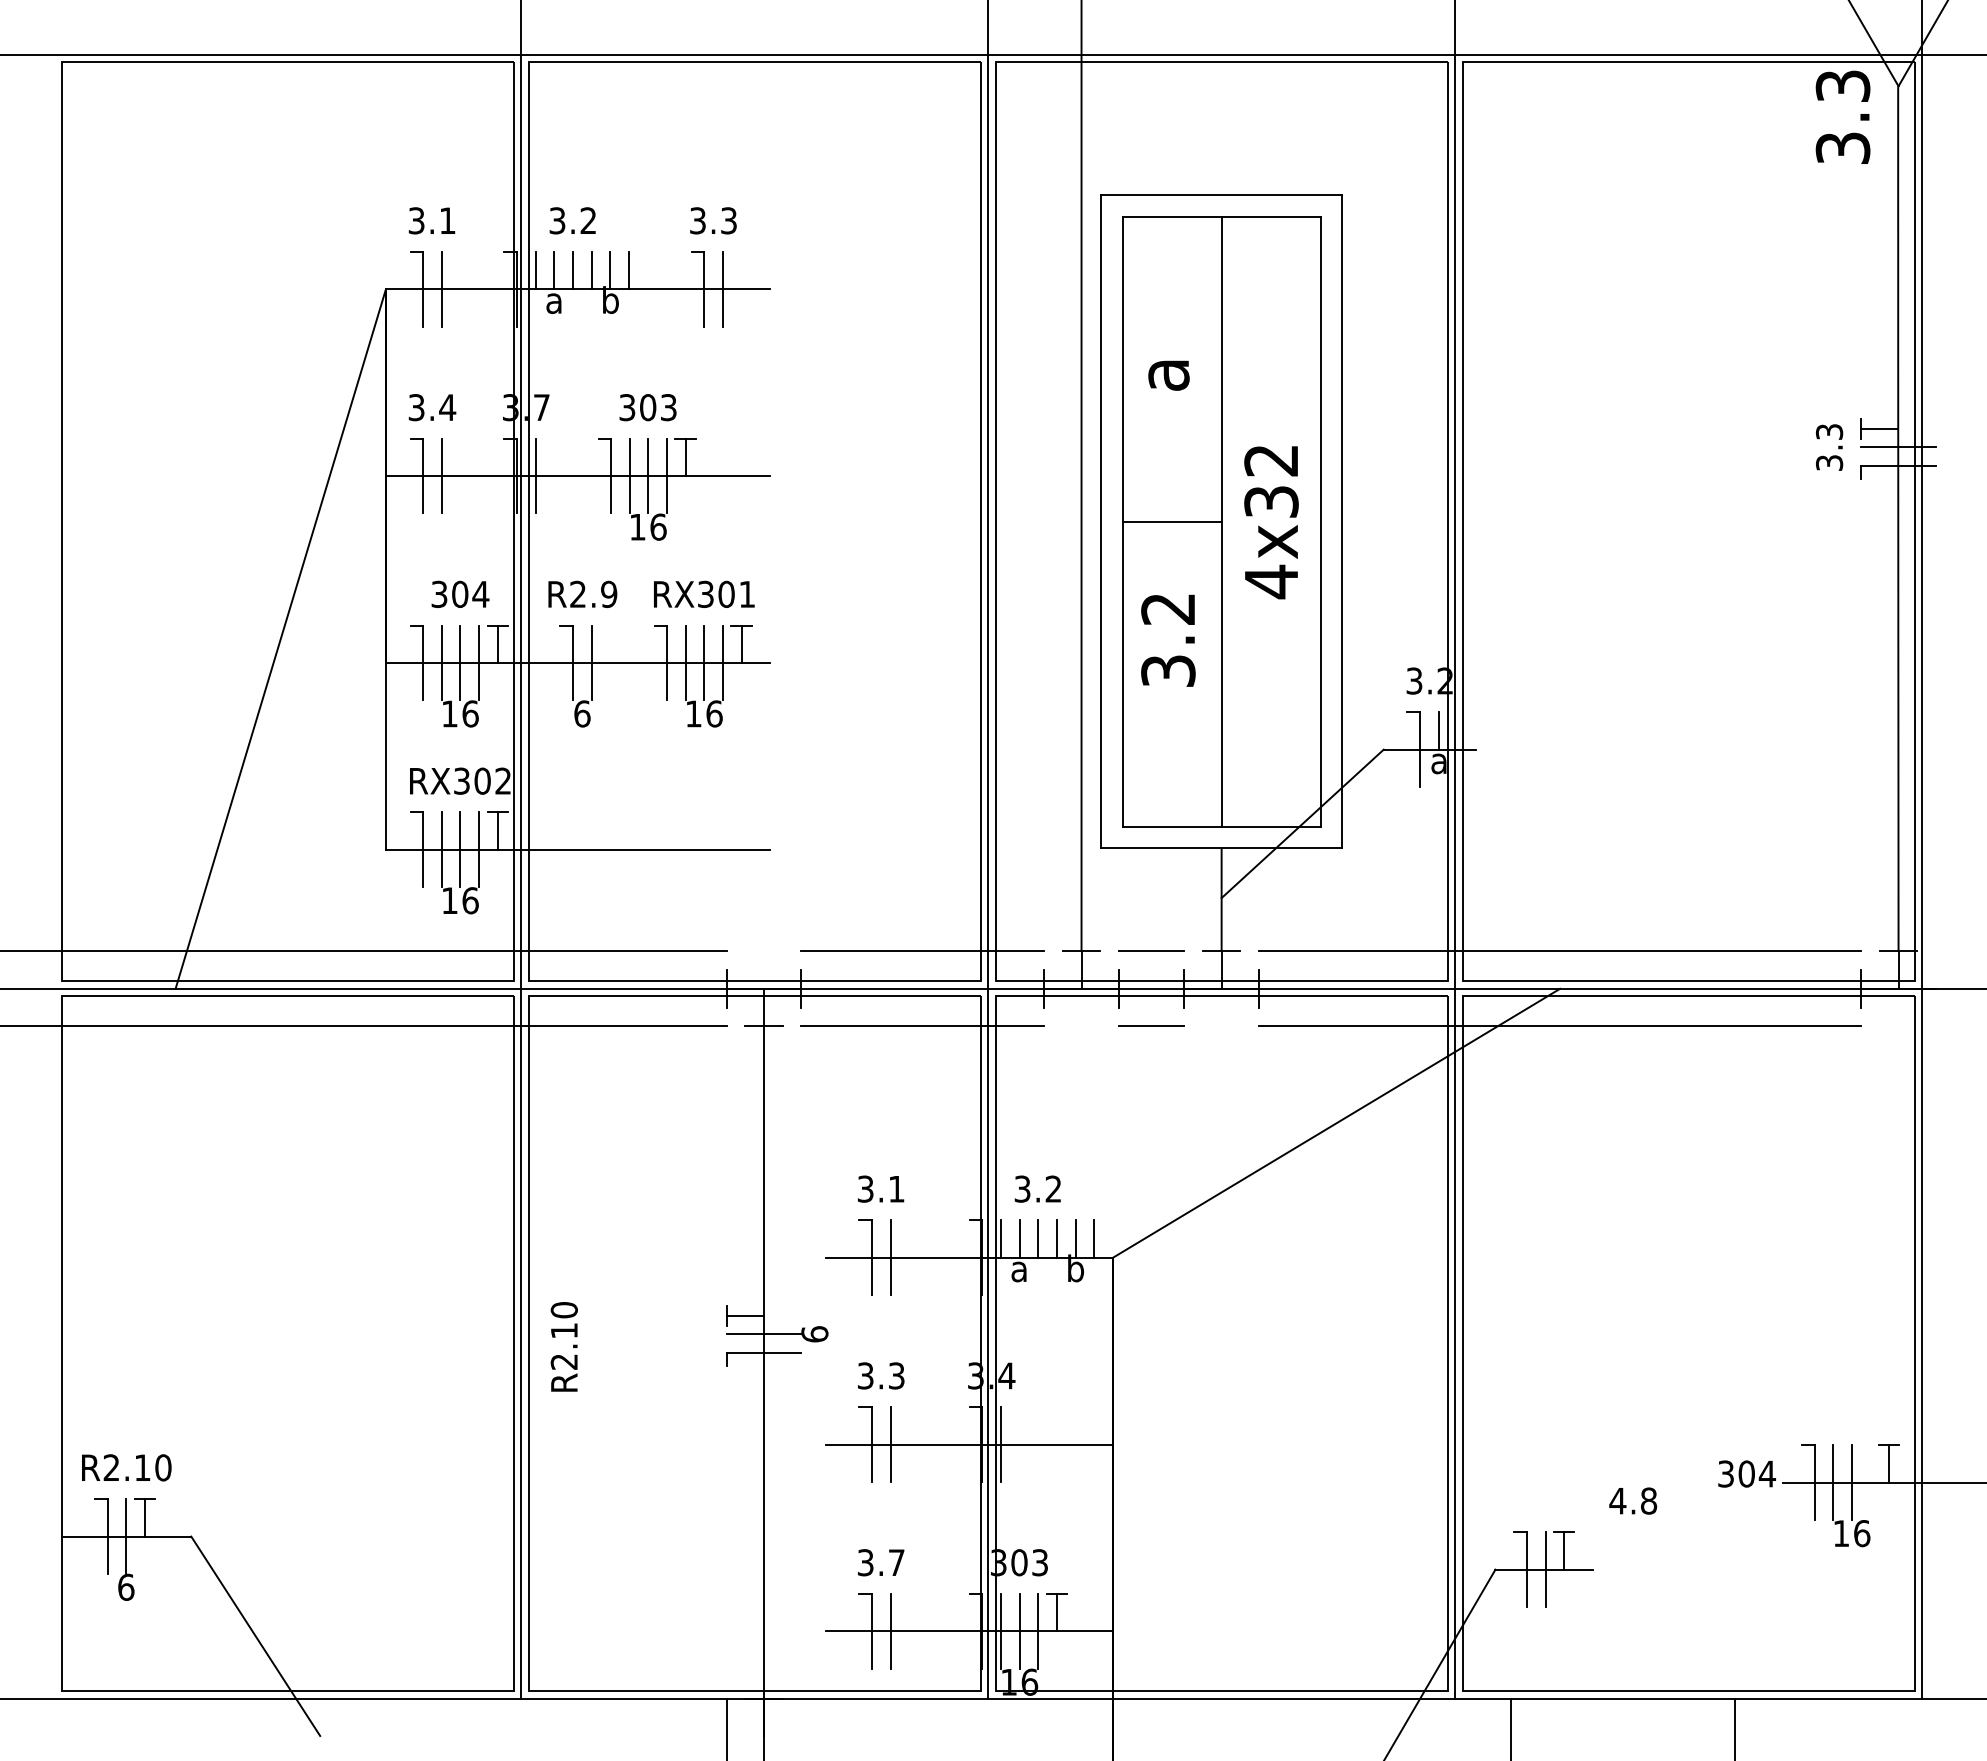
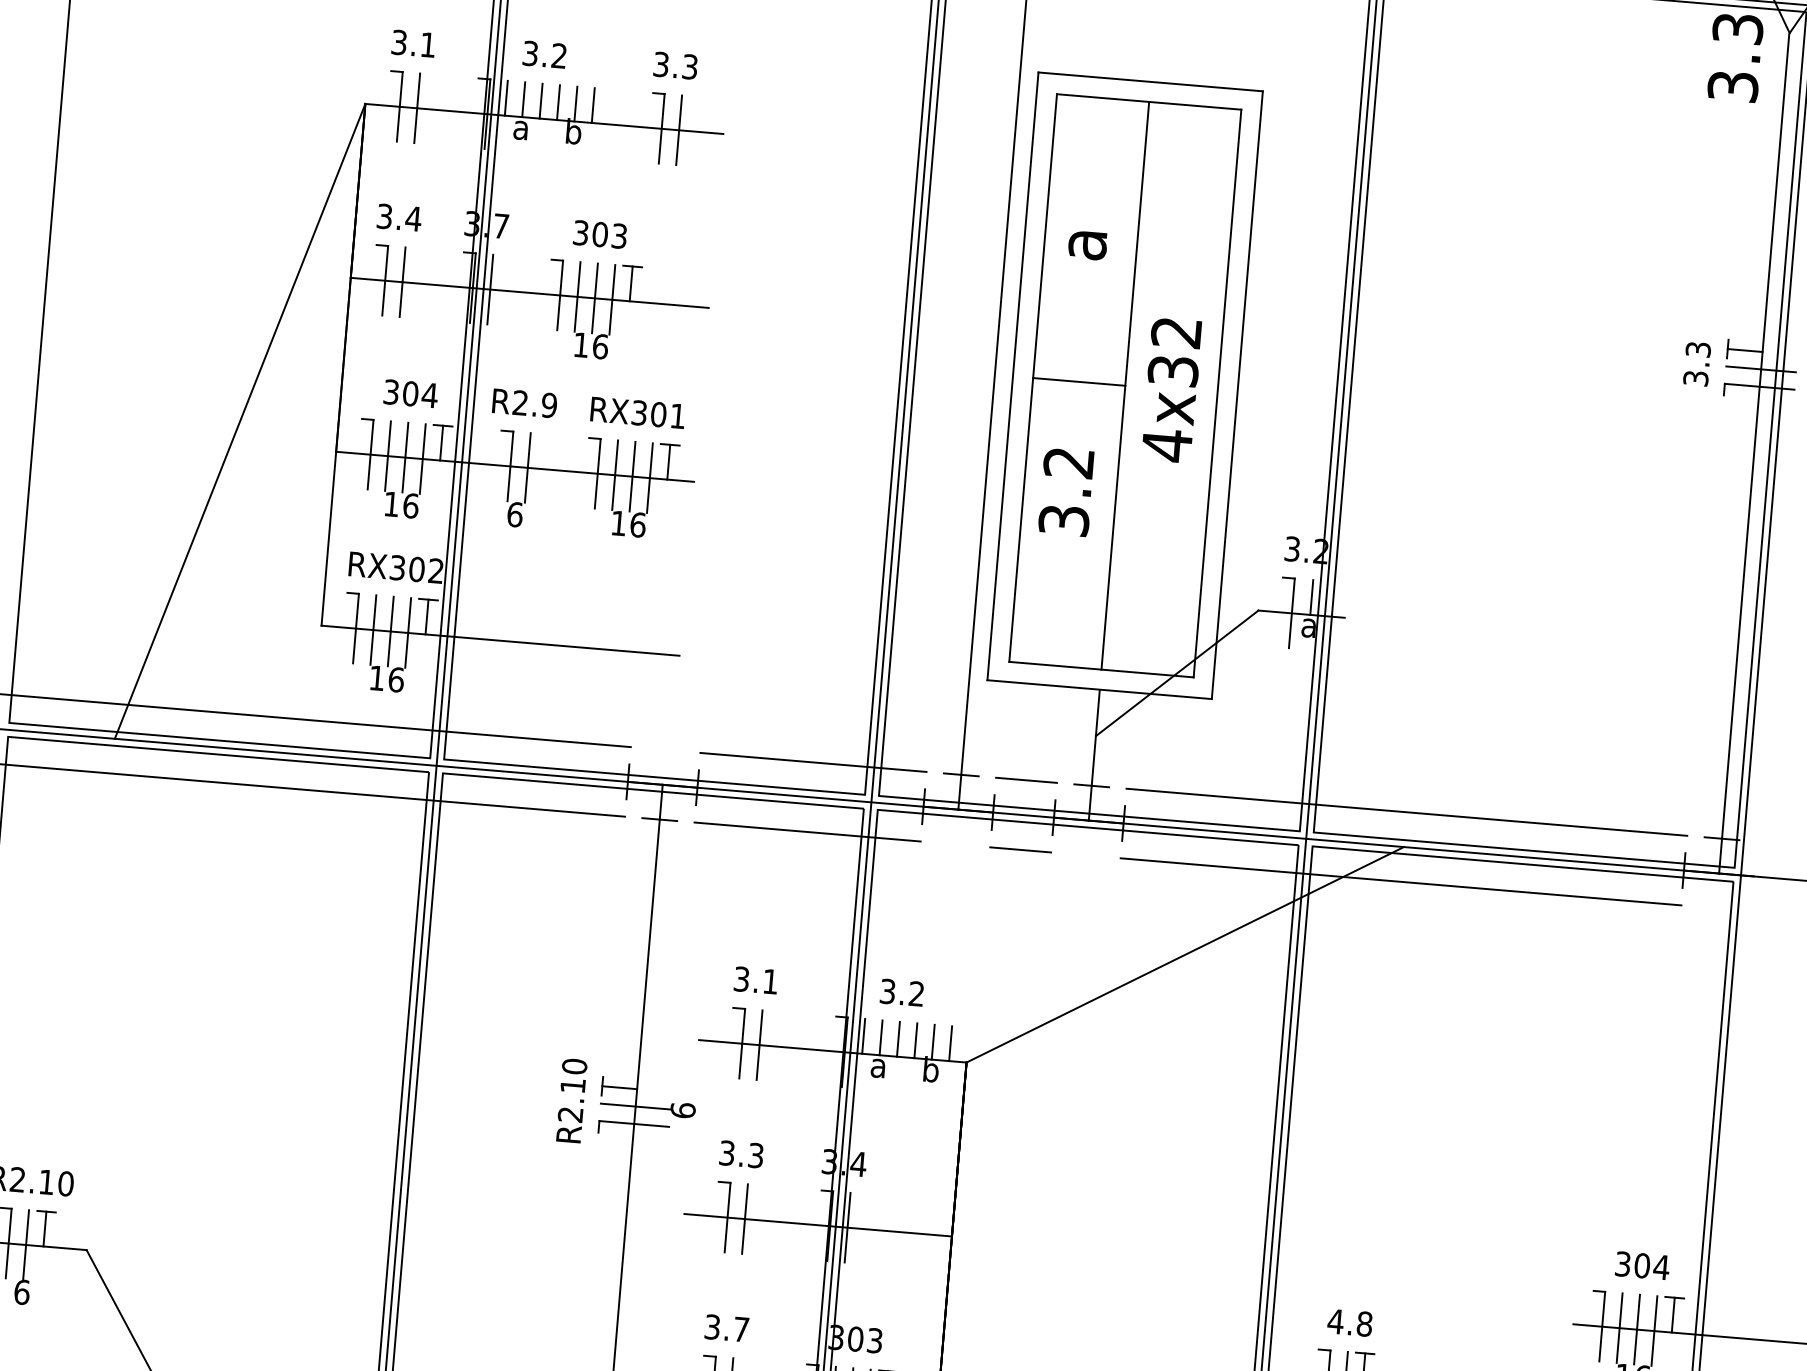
text: (563, 1346) -> (571, 1100), moved
text: (1746, 1473) -> (1642, 1265), moved
line: (1870, 1482) -> (1654, 1331), added
text: (1633, 1500) -> (1350, 1322), moved

